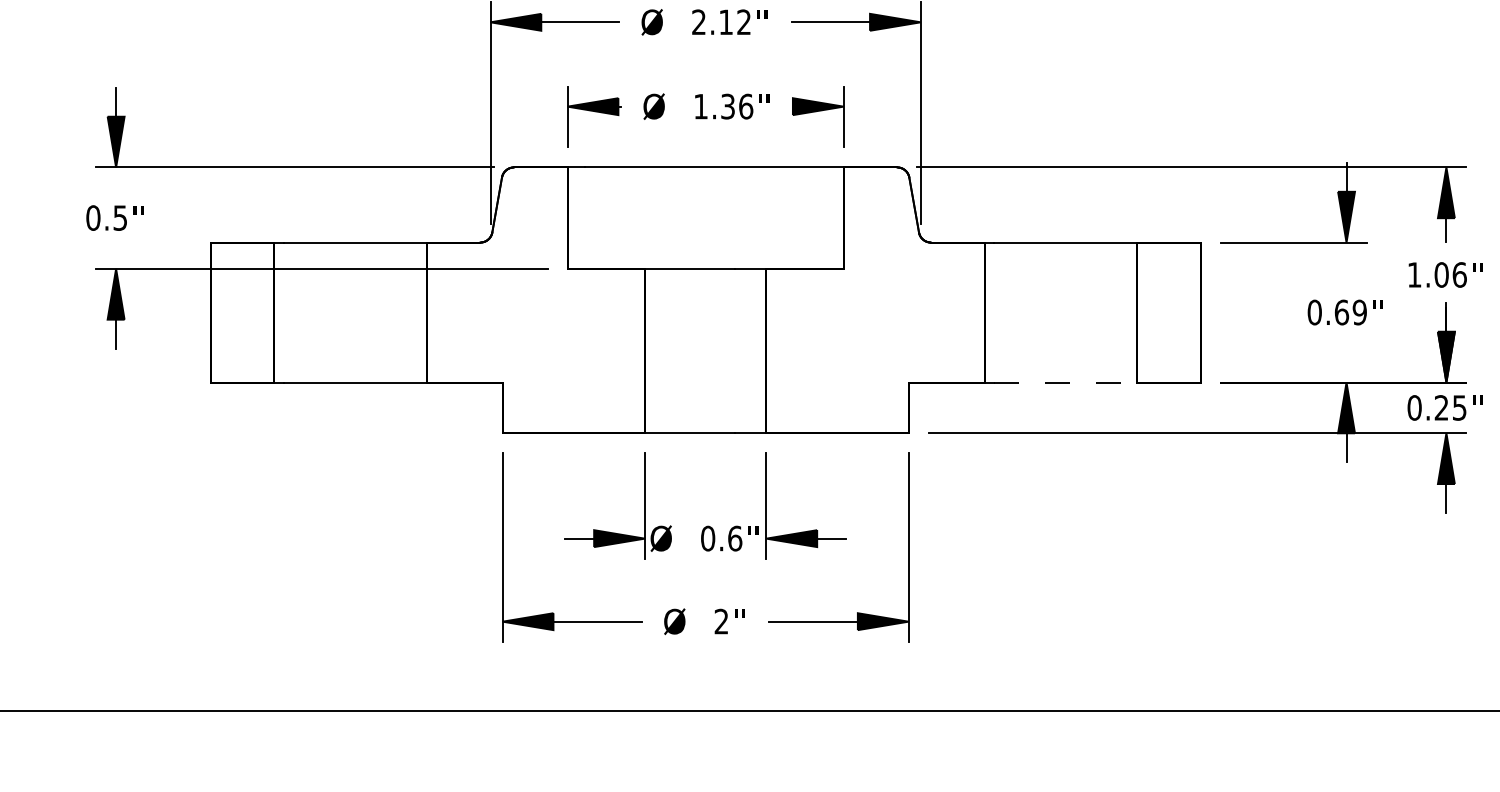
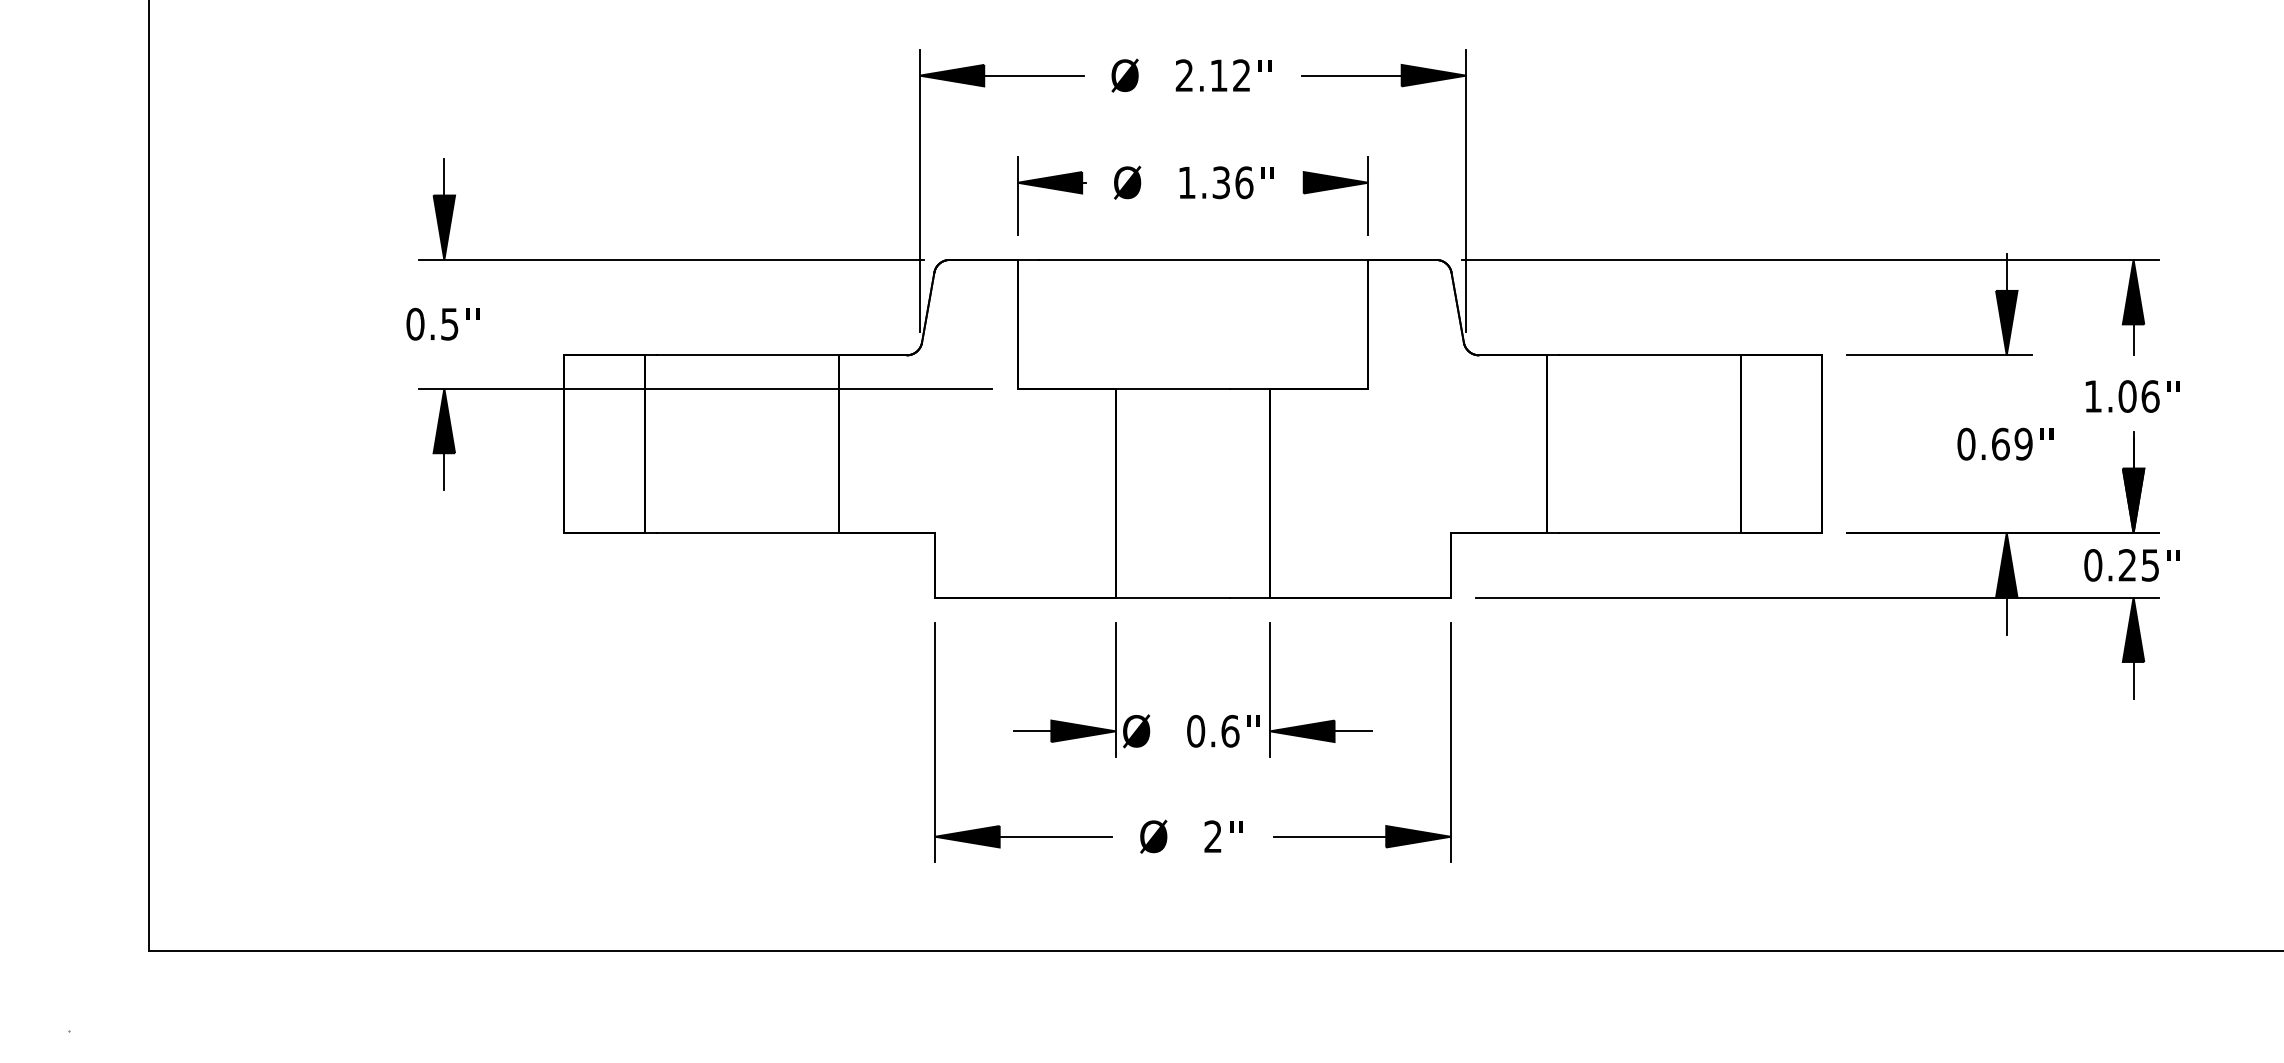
line: (1065, 382) -> (1649, 533), dashed -> solid

